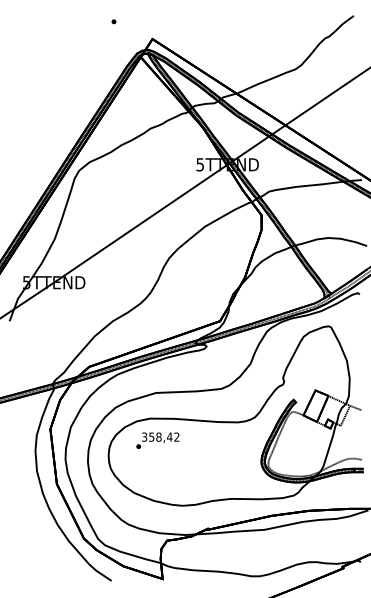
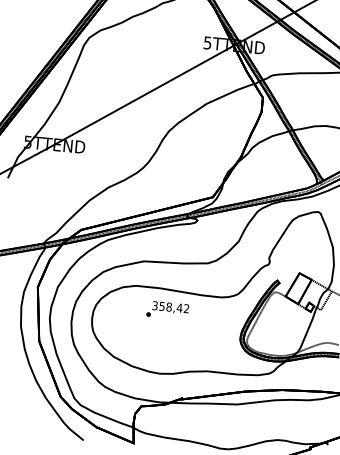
text: (157, 440) -> (167, 310), moved

